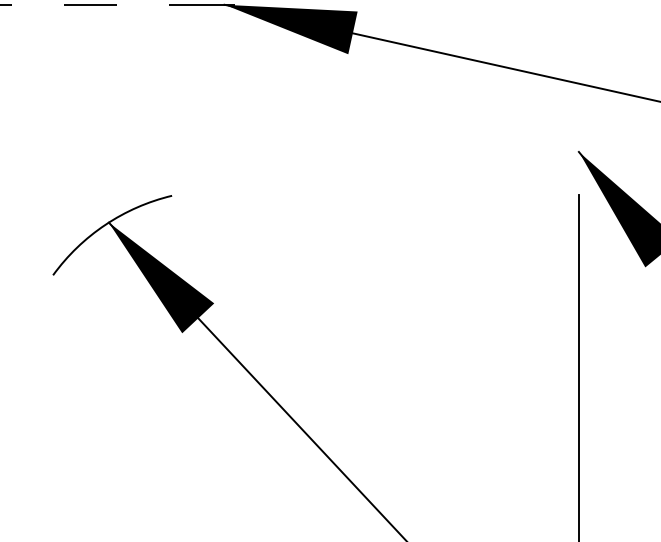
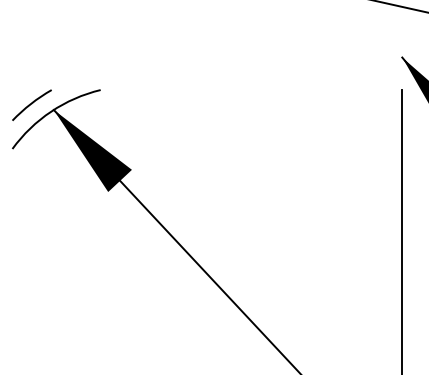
arc: (78, 215) -> (31, 104), added

